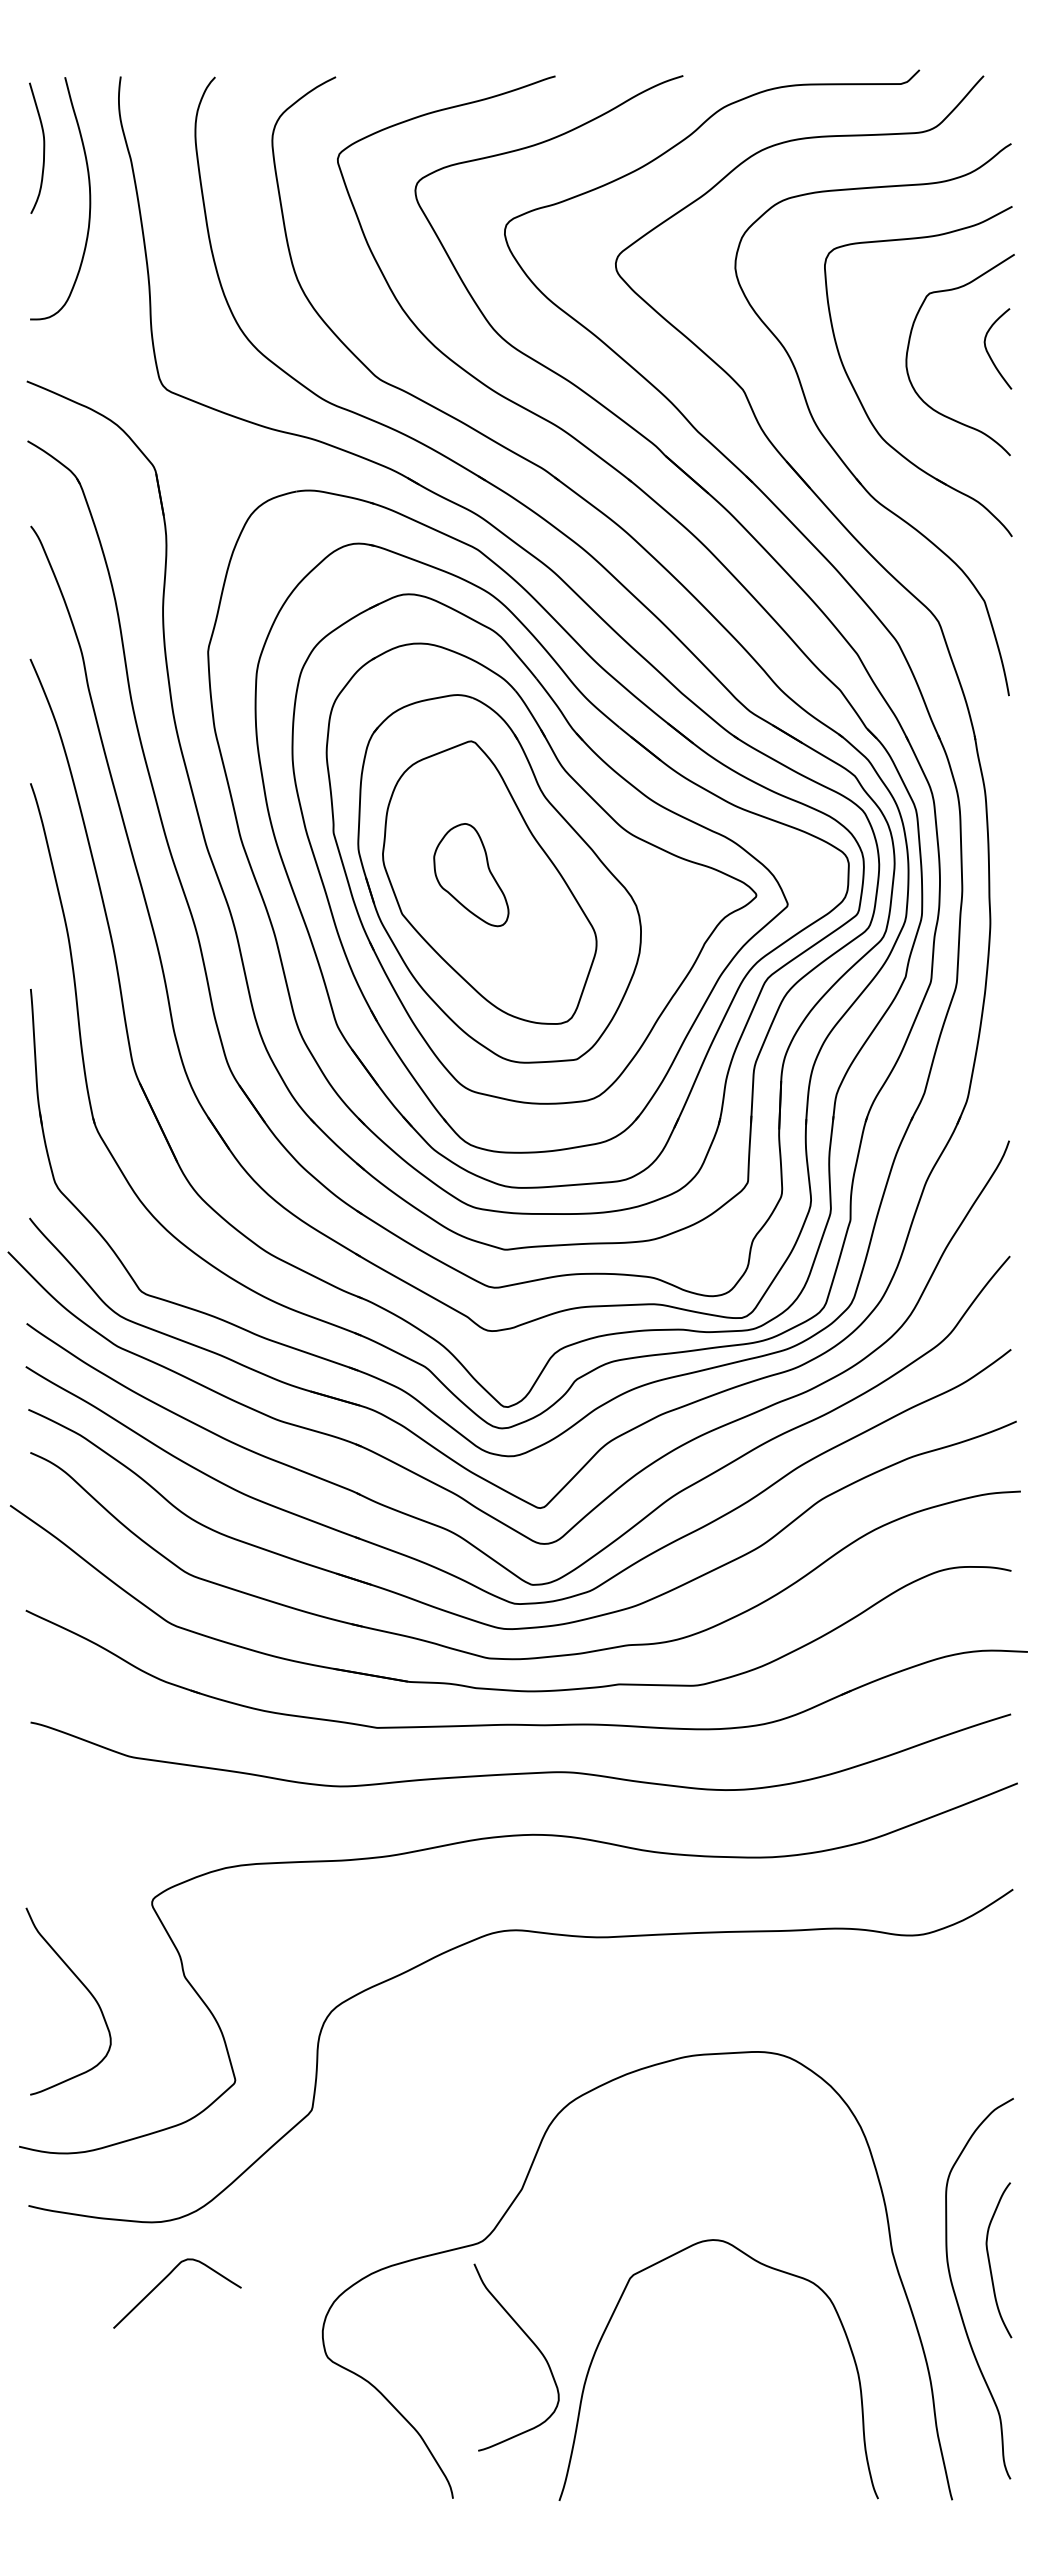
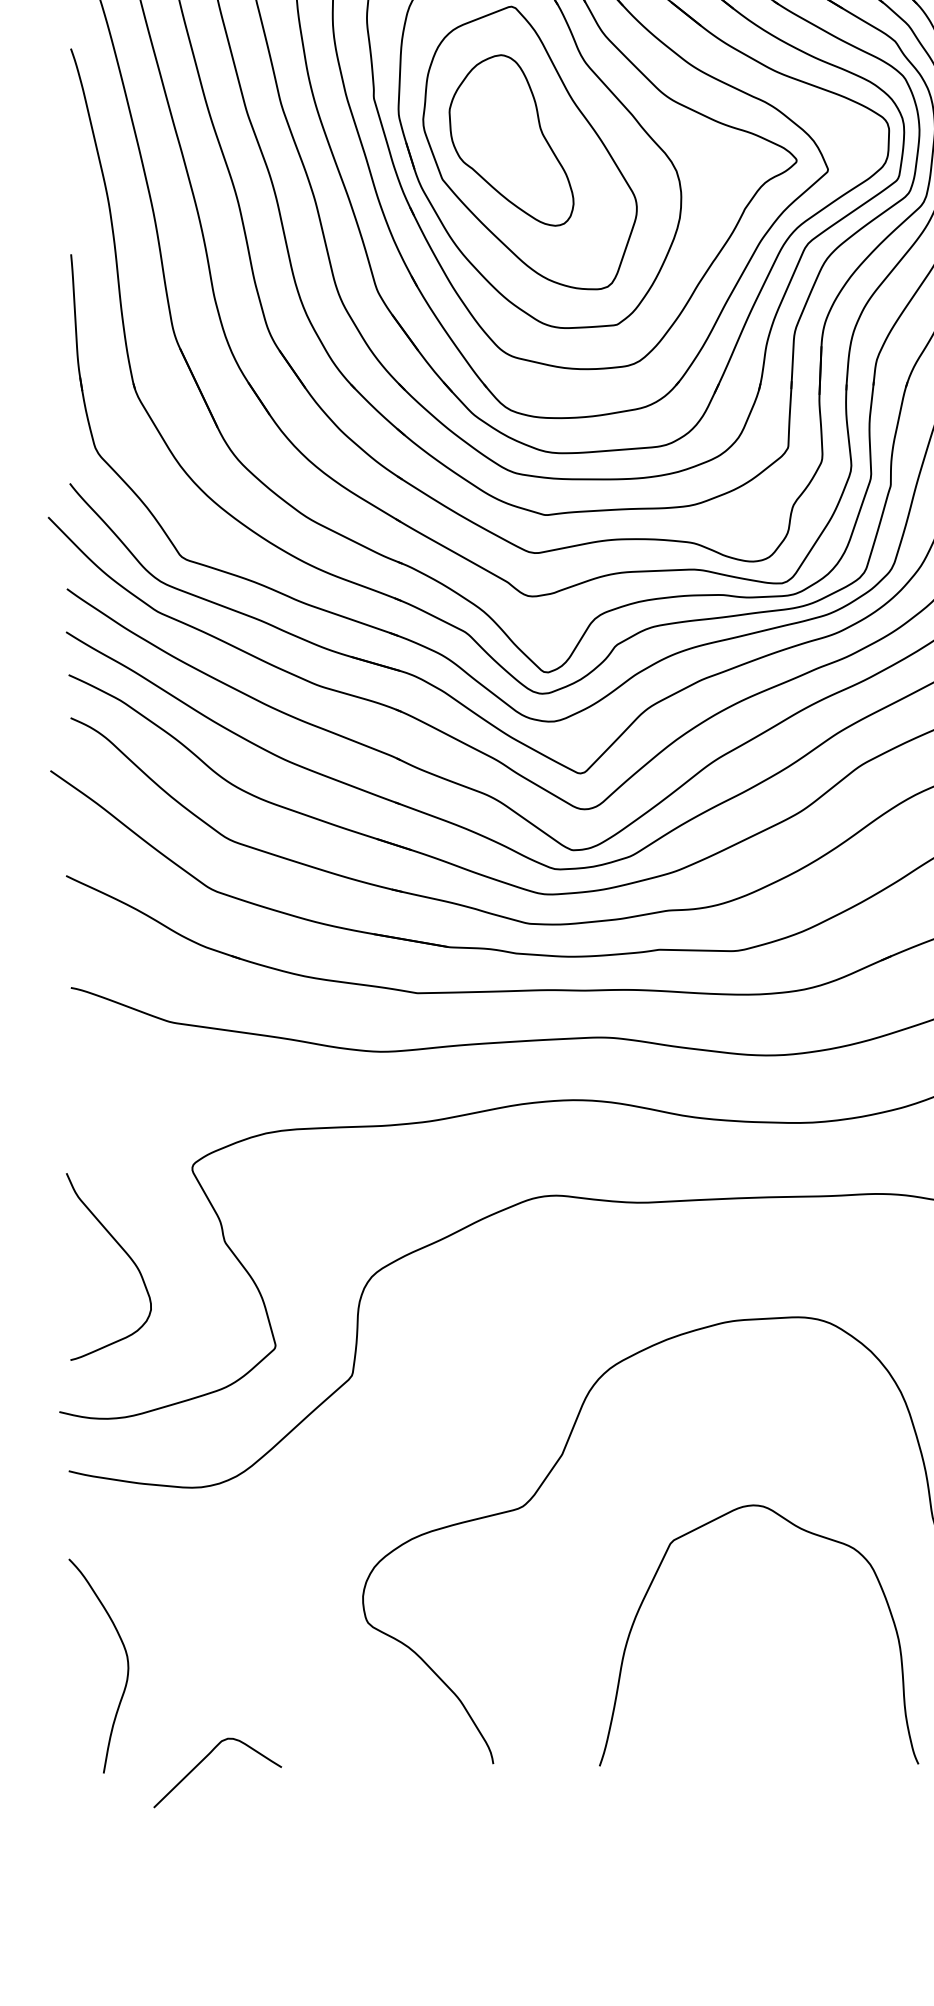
part: (471, 874) -> (511, 139), size x1.67
curve: (164, 2280) -> (204, 1759), moved
curve: (531, 2342) -> (571, 1607), removed
curve: (86, 2396) -> (126, 1661), added

